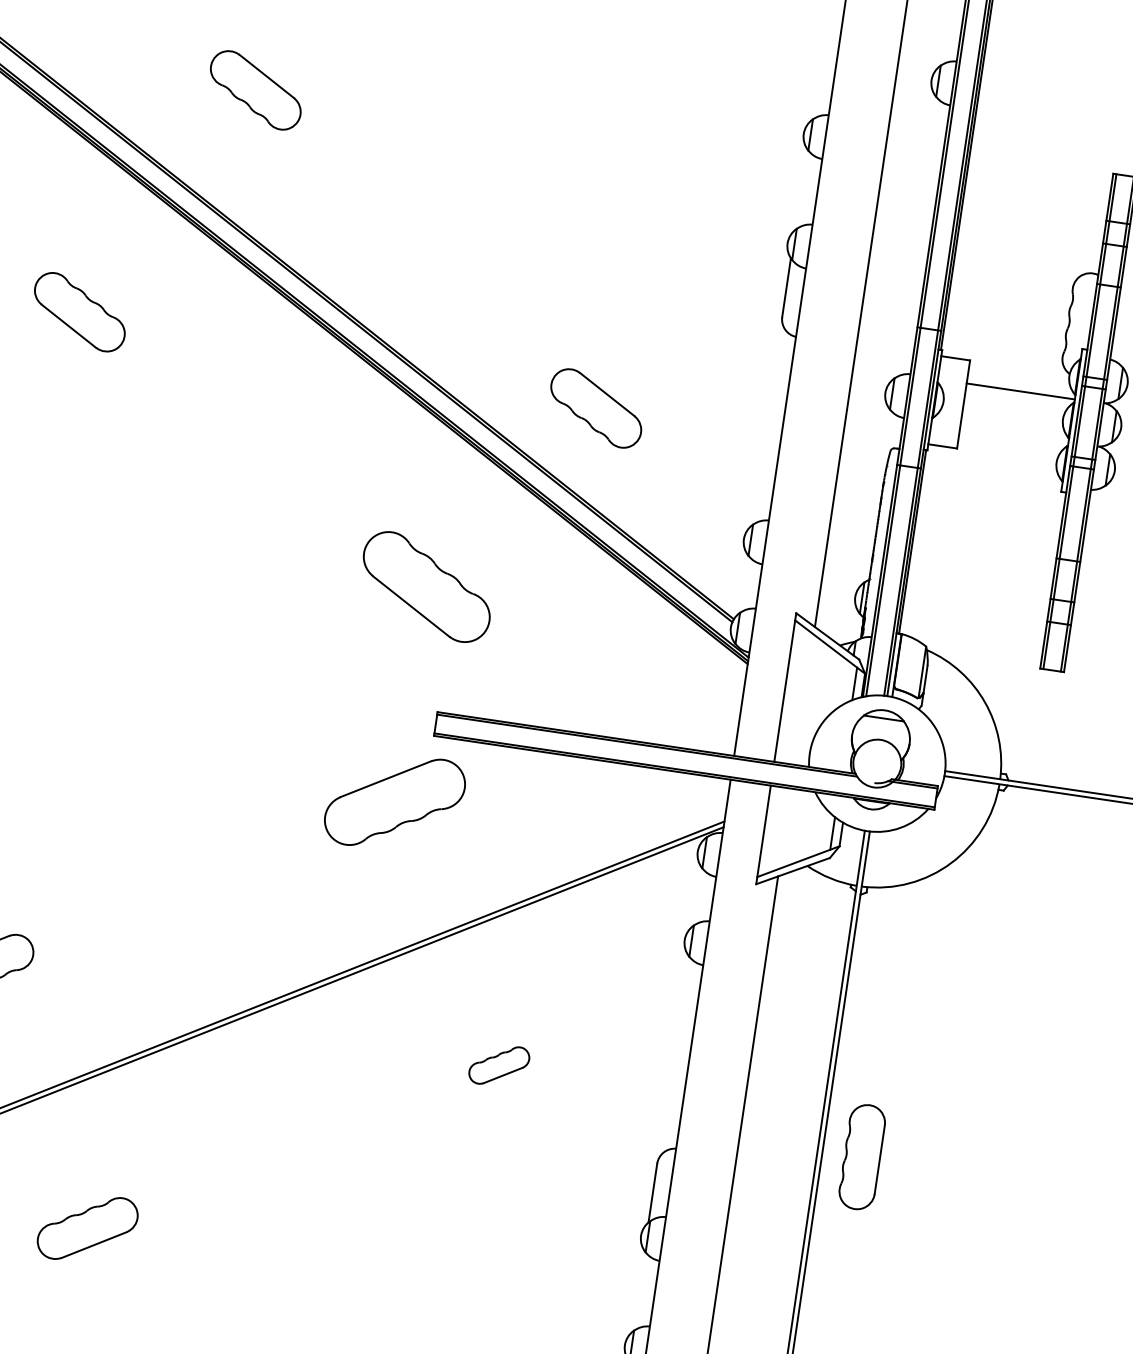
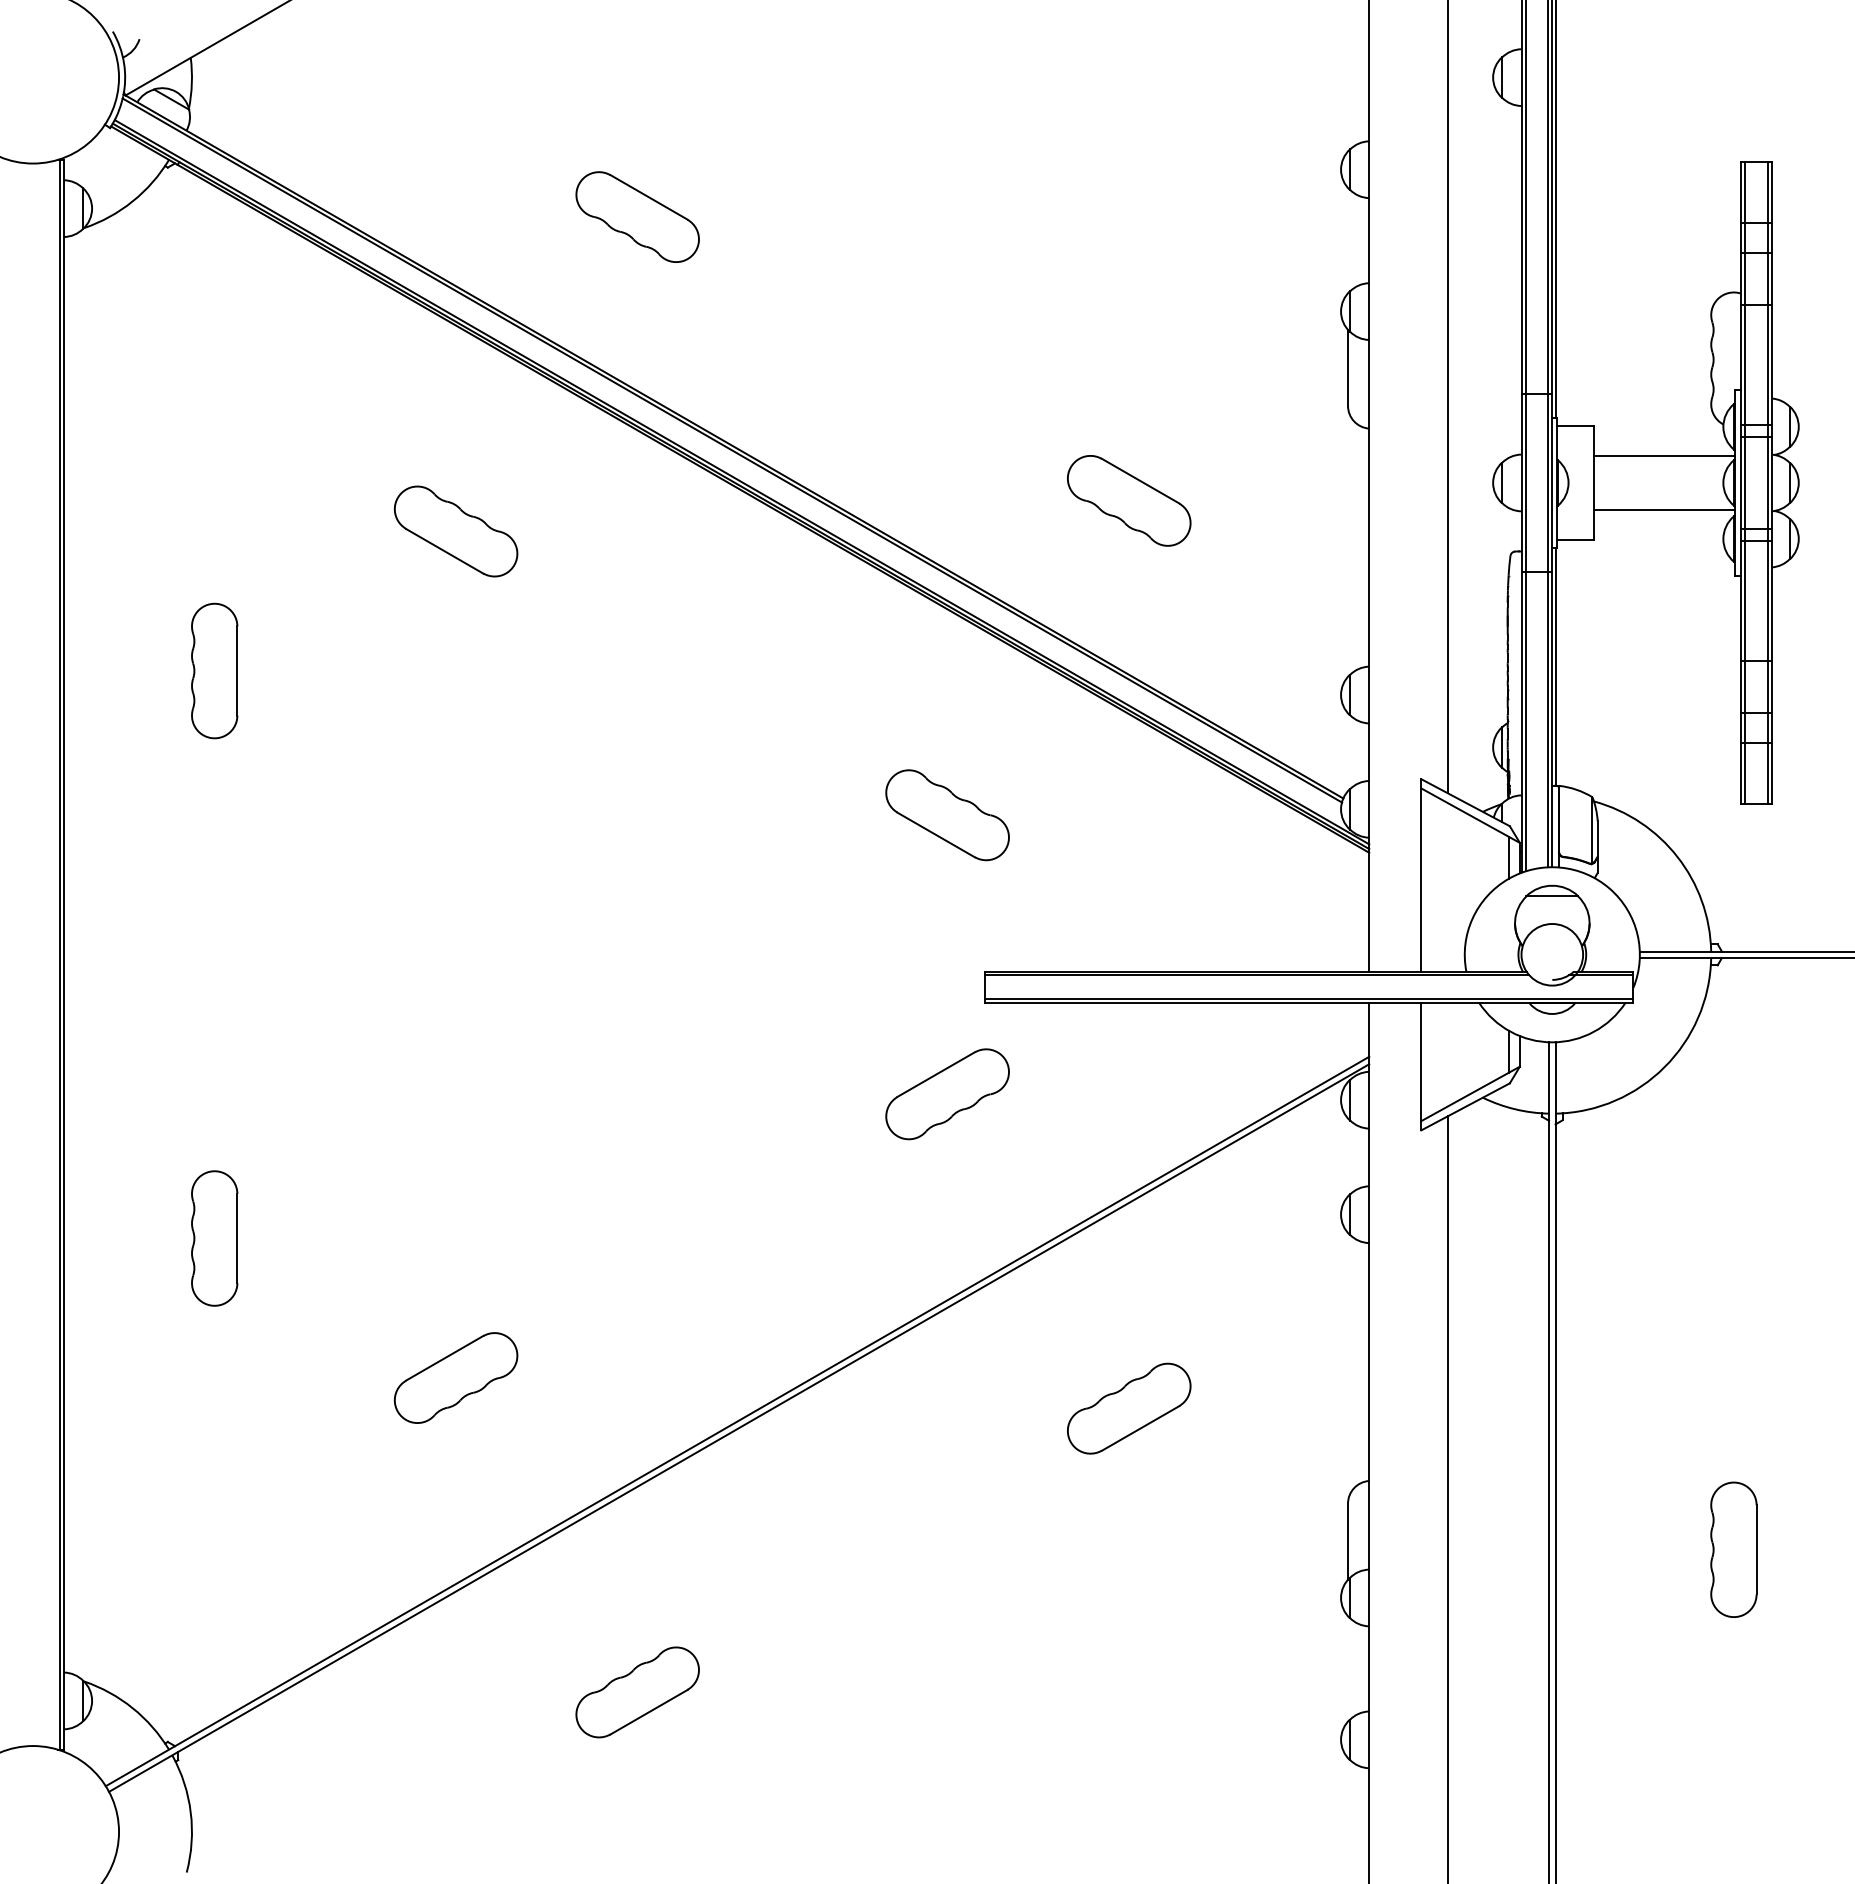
part: (596, 408) -> (1129, 500), moved
line: (1014, 433) -> (1664, 510), added
part: (426, 587) -> (947, 815), size x0.71
part: (394, 802) -> (947, 1094), size x0.71
part: (499, 1065) -> (1129, 1408), size x1.67
part: (861, 1156) -> (1733, 1549), moved

